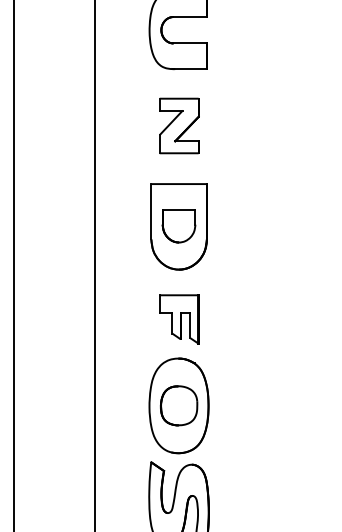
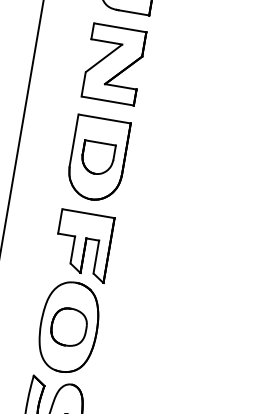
part: (179, 125) -> (114, 64), size x1.43
part: (178, 319) -> (82, 246), size x1.43

